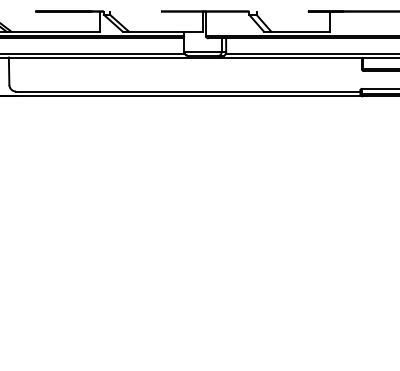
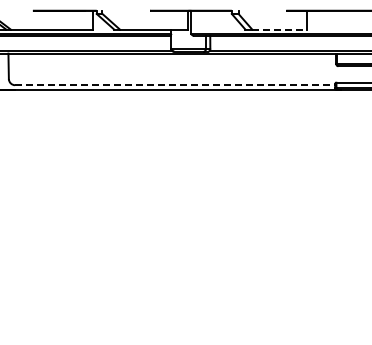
line: (301, 31) -> (280, 29), solid -> dashed
line: (188, 91) -> (175, 85), solid -> dashed

